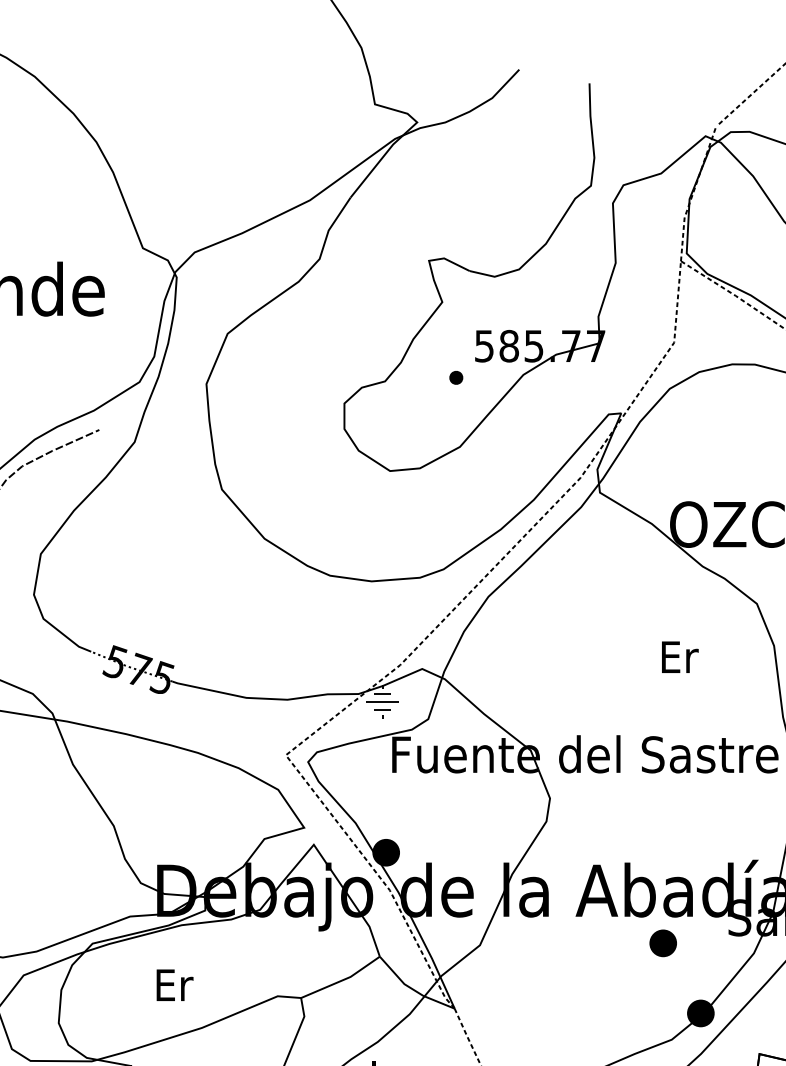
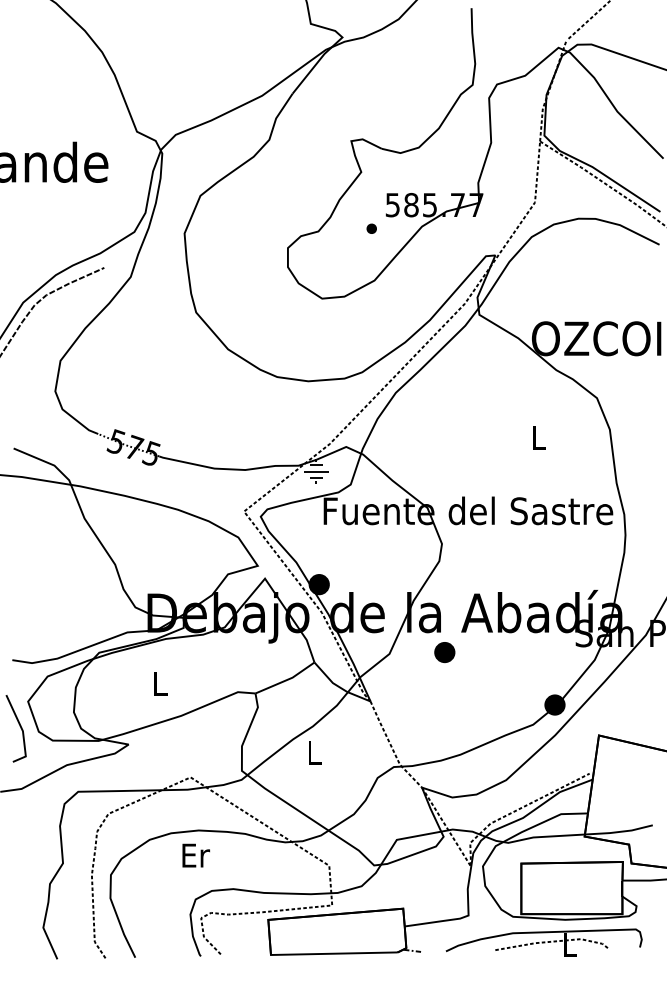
text: (680, 656) -> (539, 437), Er -> L
part: (662, 943) -> (444, 652), moved
text: (174, 984) -> (160, 683), Er -> L

